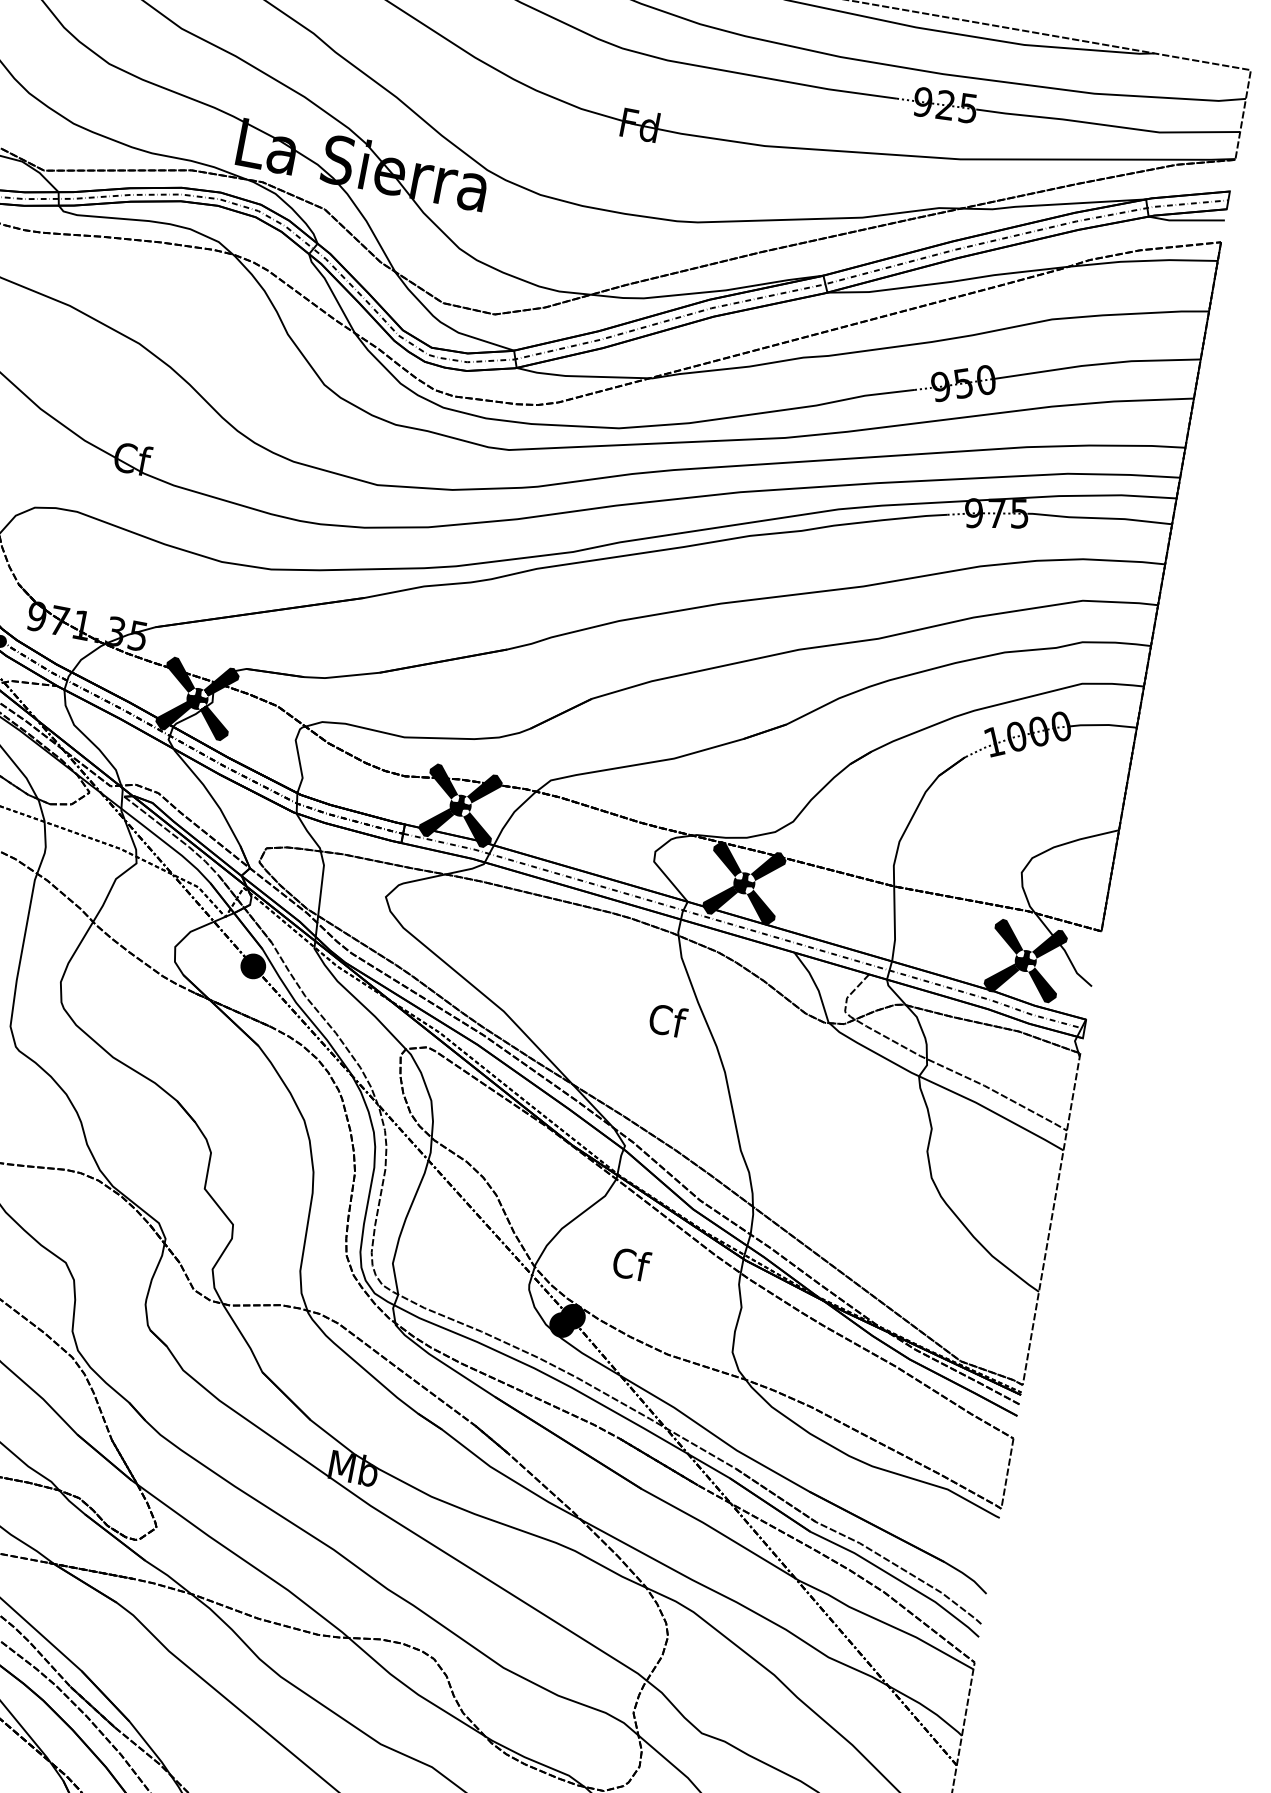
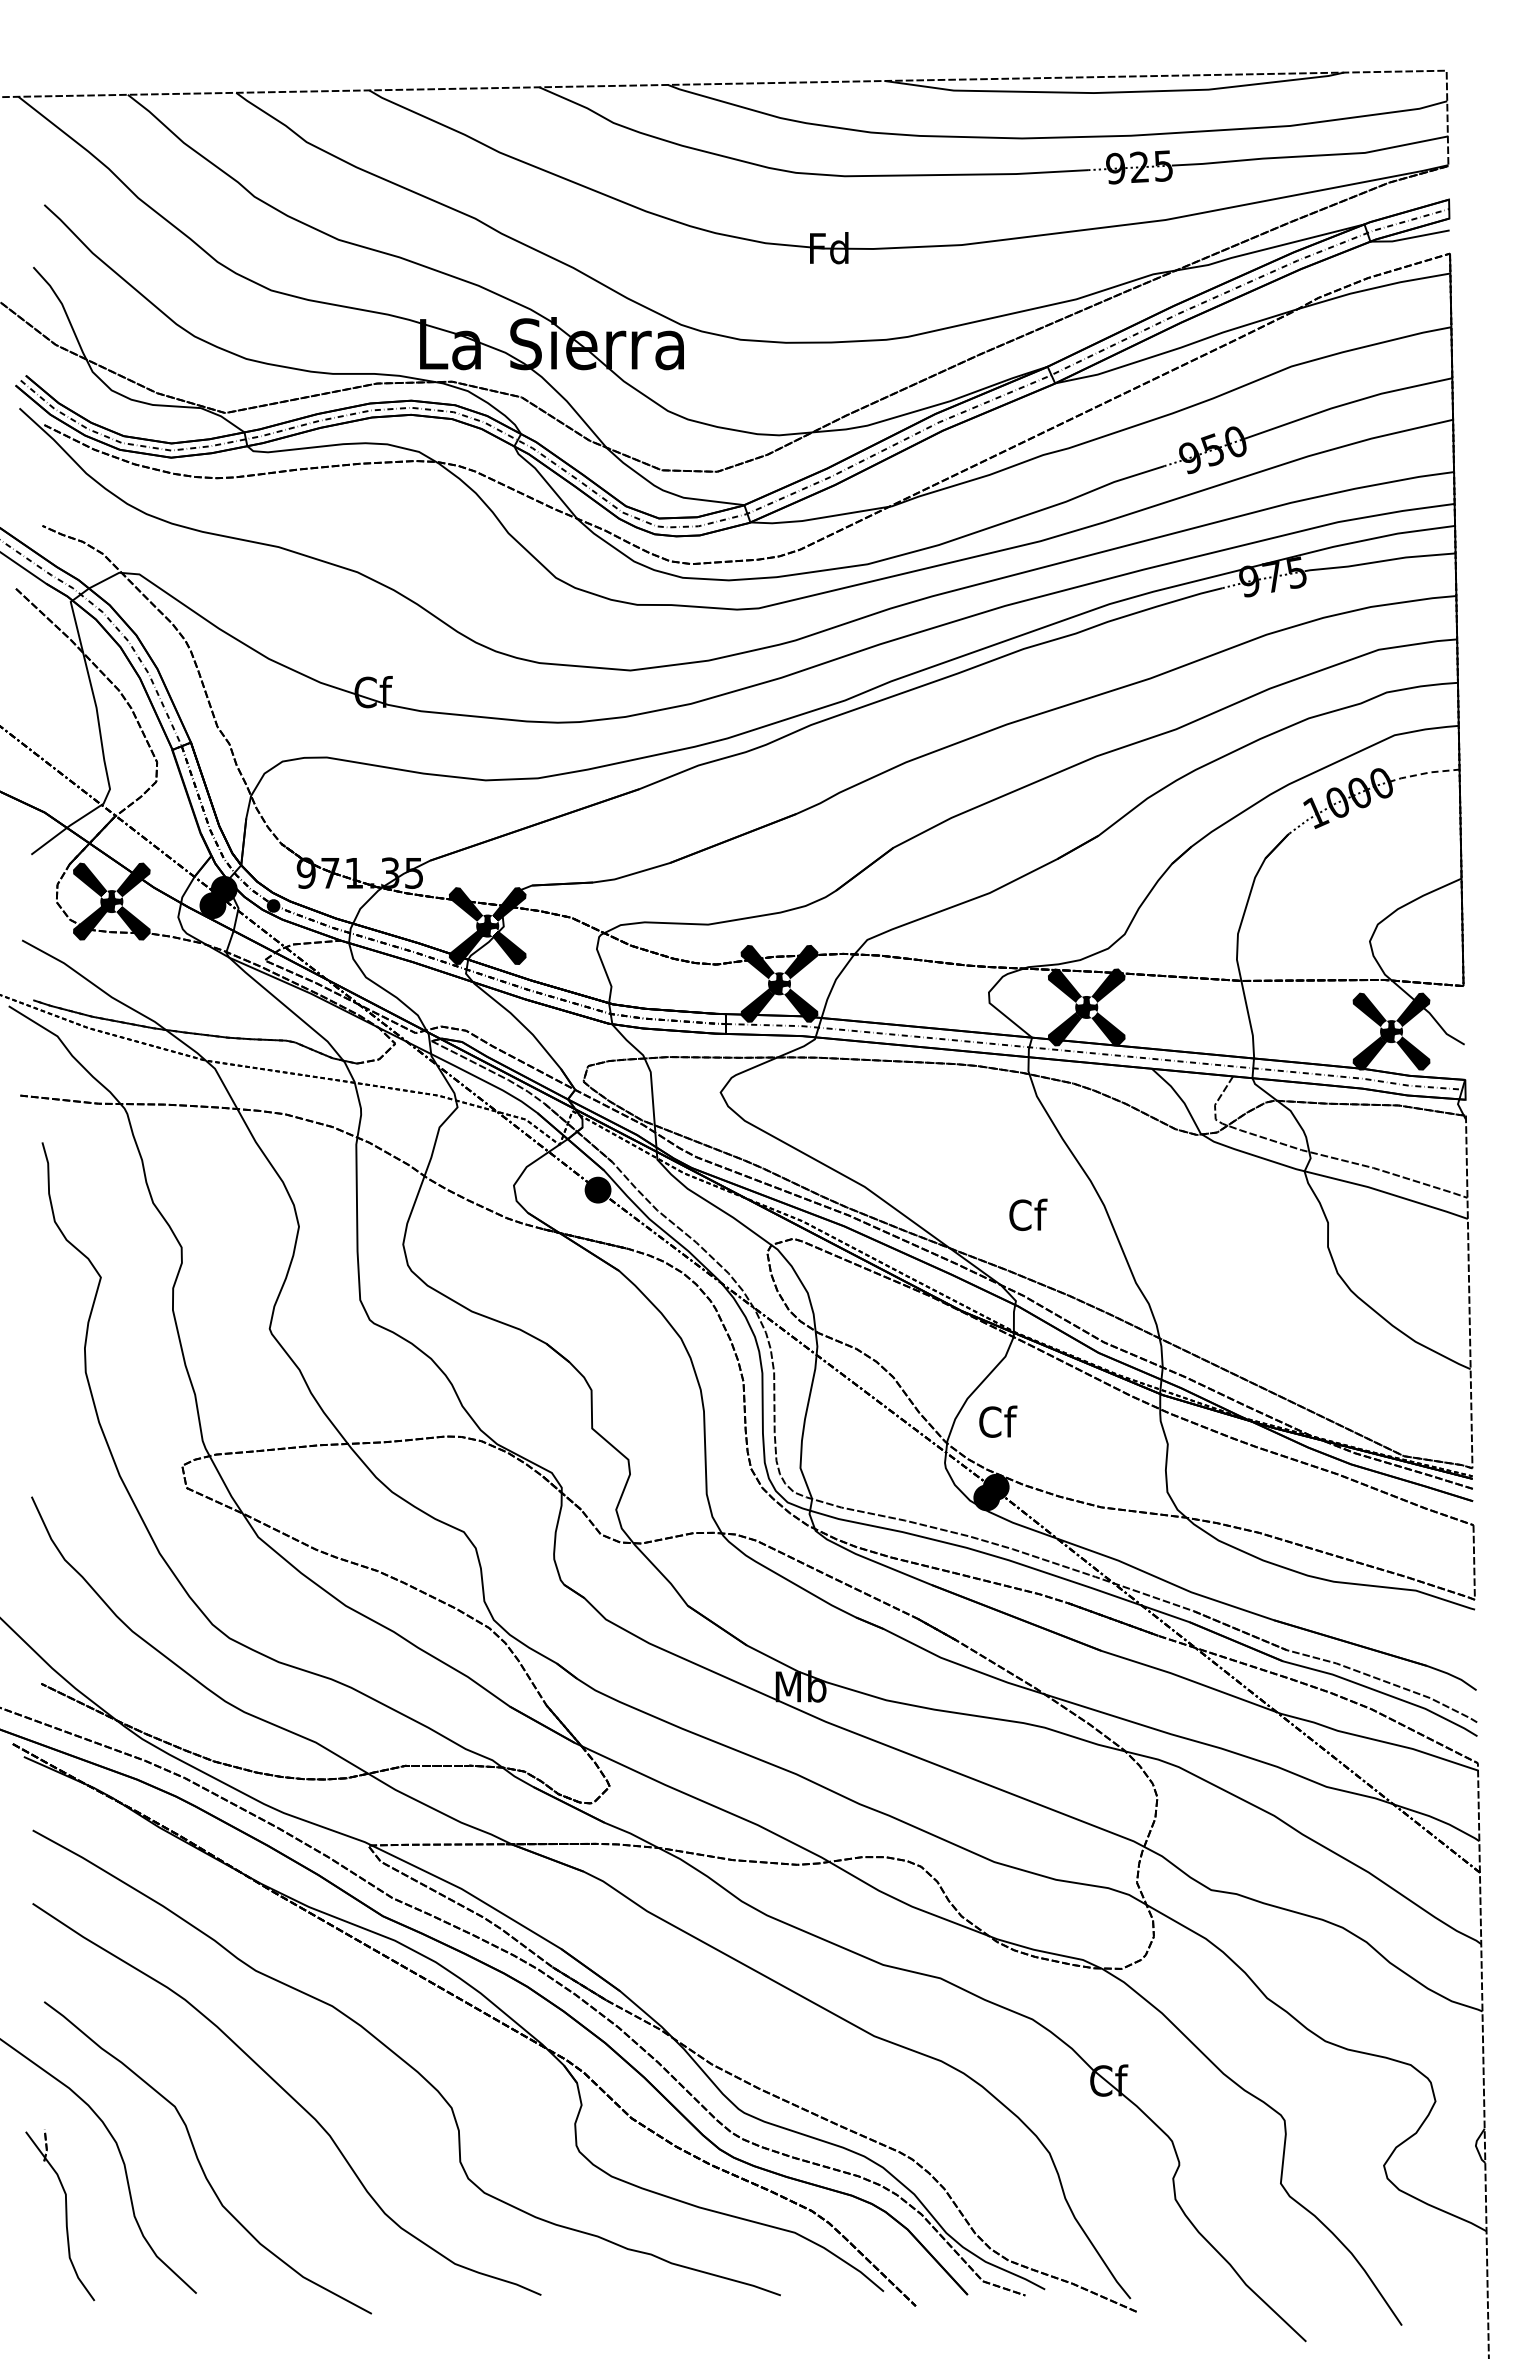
line: (1102, 724) -> (1423, 773), solid -> dashed
text: (668, 1020) -> (1028, 1214), moved
text: (631, 1264) -> (998, 1421), moved

